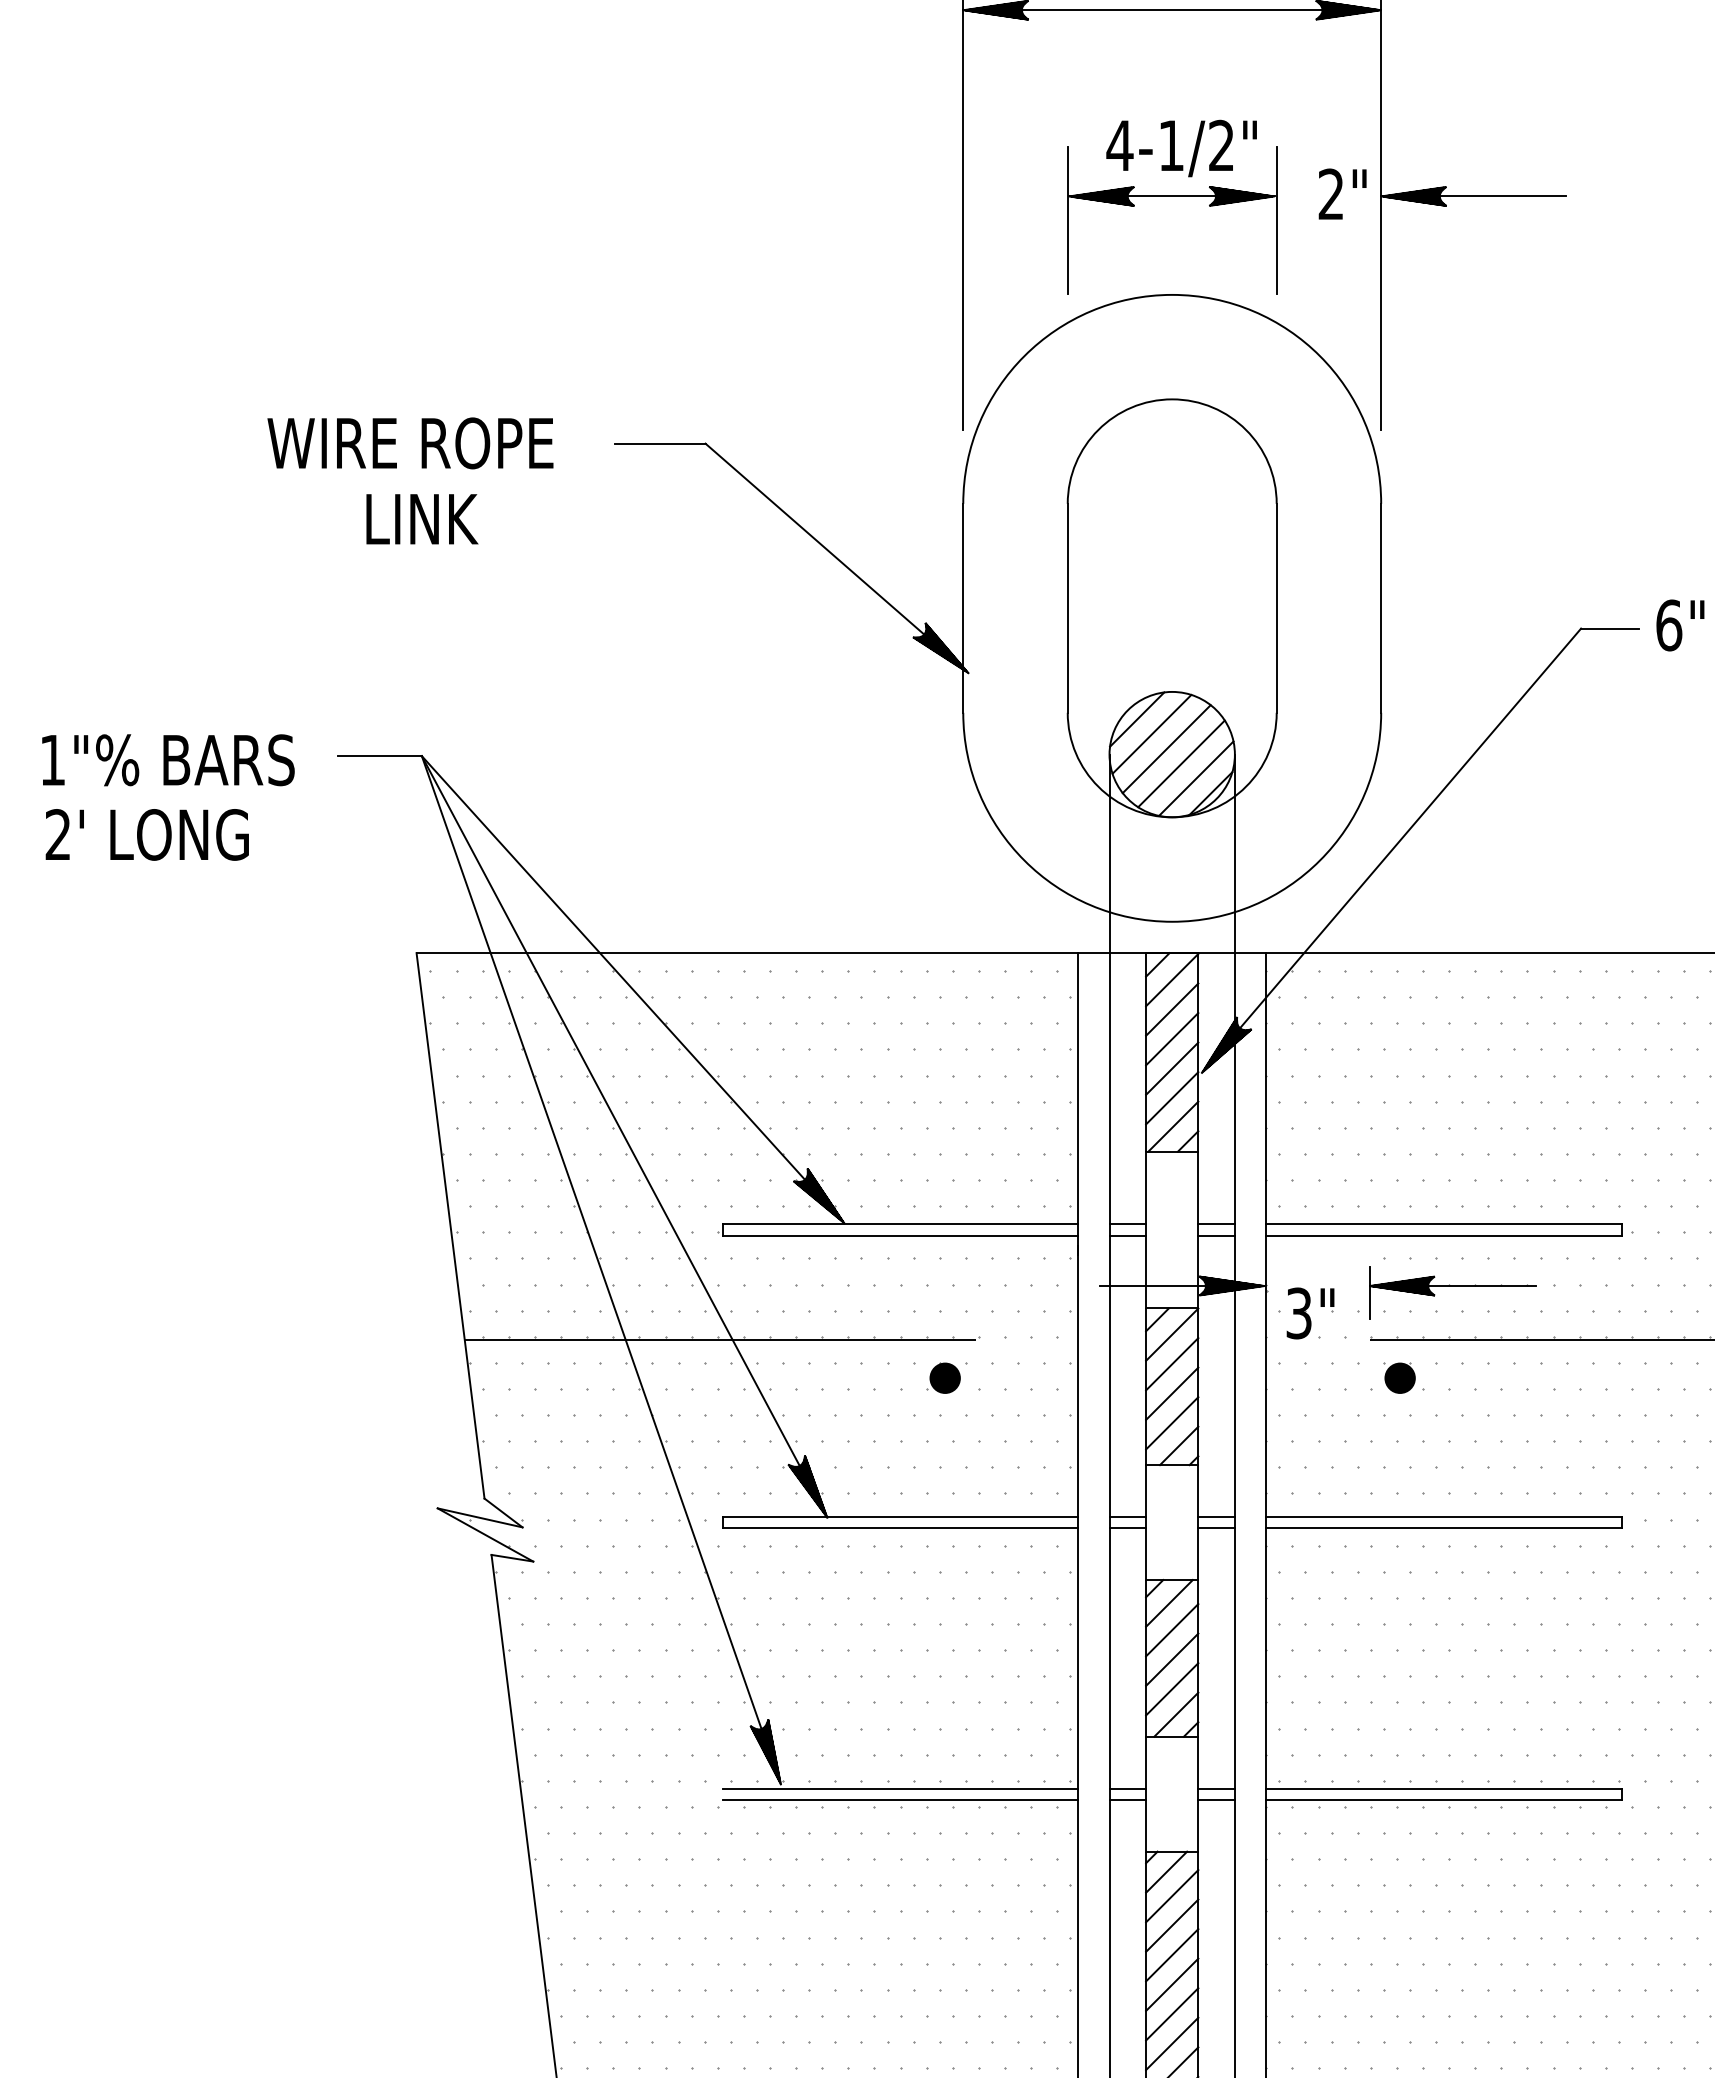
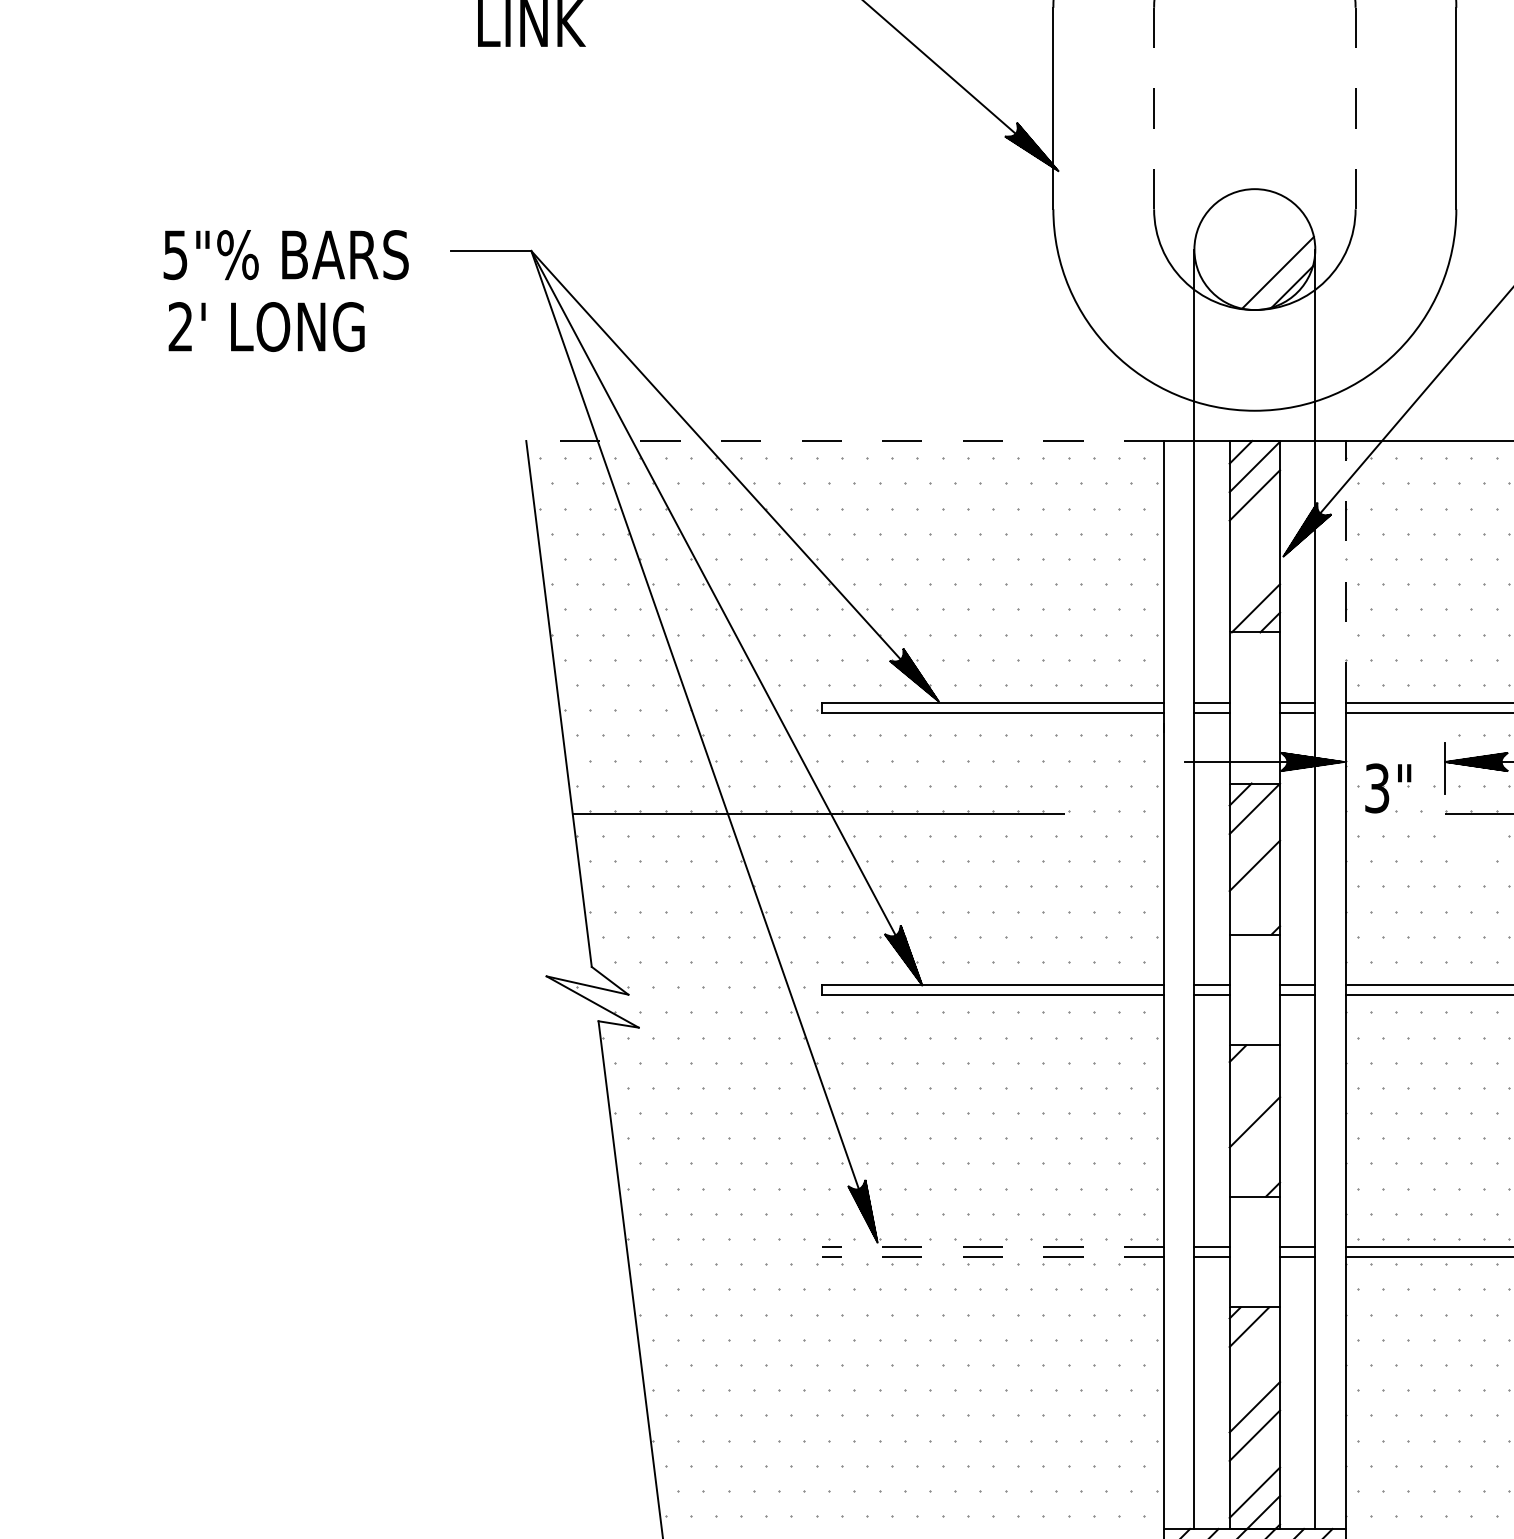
line: (1276, 607) -> (1355, 107), solid -> dashed
line: (1067, 608) -> (1153, 108), solid -> dashed
line: (1137, 719) -> (1221, 215), removed
line: (1151, 733) -> (1234, 229), removed
line: (1166, 749) -> (1249, 244), removed
text: (52, 760) -> (175, 255), 1"% -> 5"%
line: (1181, 763) -> (1263, 258), removed
line: (747, 953) -> (845, 441), solid -> dashed
line: (1172, 1039) -> (1255, 524), removed
line: (1172, 1068) -> (1255, 552), removed
line: (1266, 1088) -> (1345, 571), solid -> dashed
line: (1172, 1098) -> (1255, 581), removed
line: (1172, 1364) -> (1255, 837), removed
fill: (944, 1377) -> (1035, 850), removed
part: (1399, 1377) -> (1473, 850), removed
line: (1172, 1423) -> (1255, 894), removed
line: (1179, 1445) -> (1261, 915), removed
line: (1169, 1603) -> (1252, 1068), removed
line: (1172, 1630) -> (1255, 1094), removed
line: (1172, 1689) -> (1255, 1151), removed
line: (1176, 1714) -> (1258, 1175), removed
line: (900, 1788) -> (992, 1246), solid -> dashed
line: (900, 1799) -> (992, 1257), solid -> dashed
line: (1172, 1896) -> (1255, 1350), removed
line: (1172, 1925) -> (1255, 1378), removed
line: (1172, 2014) -> (1255, 1464), removed

